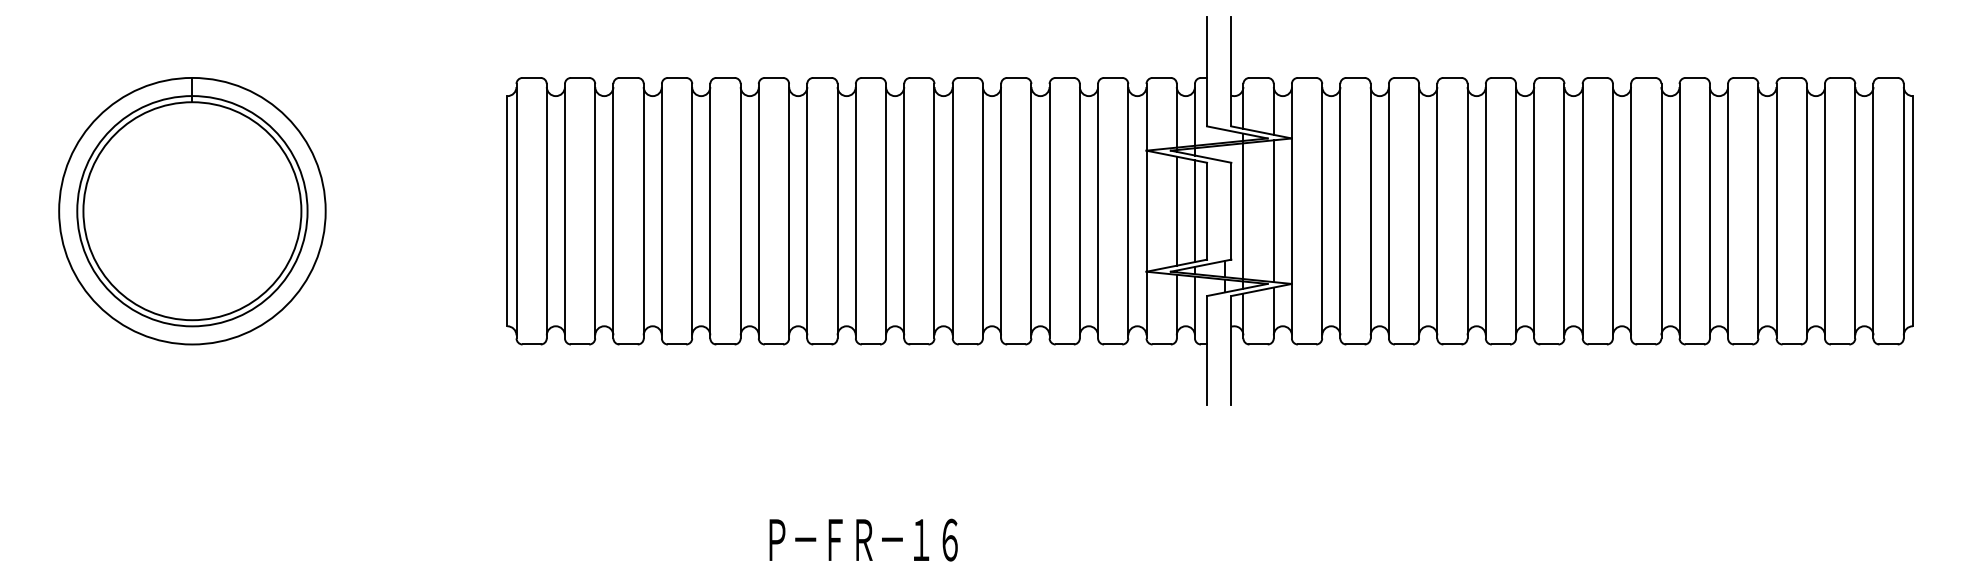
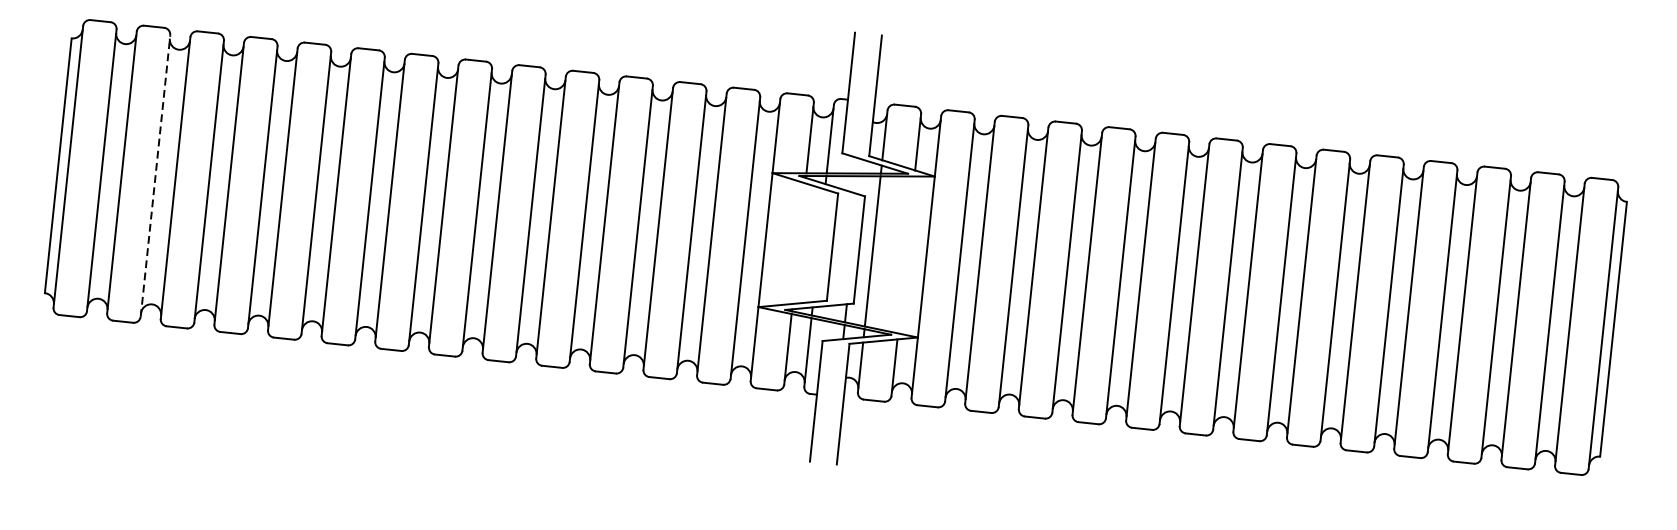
line: (595, 210) -> (155, 175), solid -> dashed
line: (1176, 210) -> (798, 242), removed
line: (1194, 211) -> (818, 246), removed
line: (1273, 211) -> (905, 255), removed

